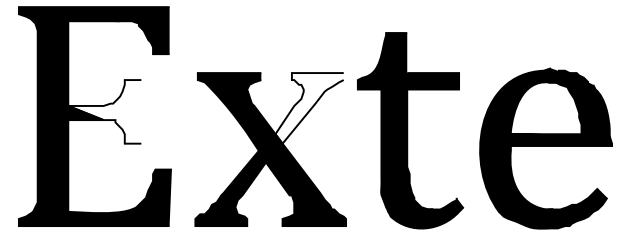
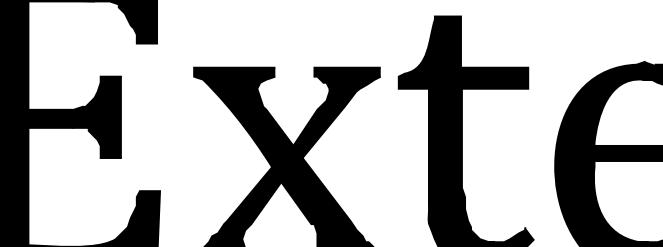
fill: (309, 108) -> (336, 113), added
fill: (104, 111) -> (74, 116), added

